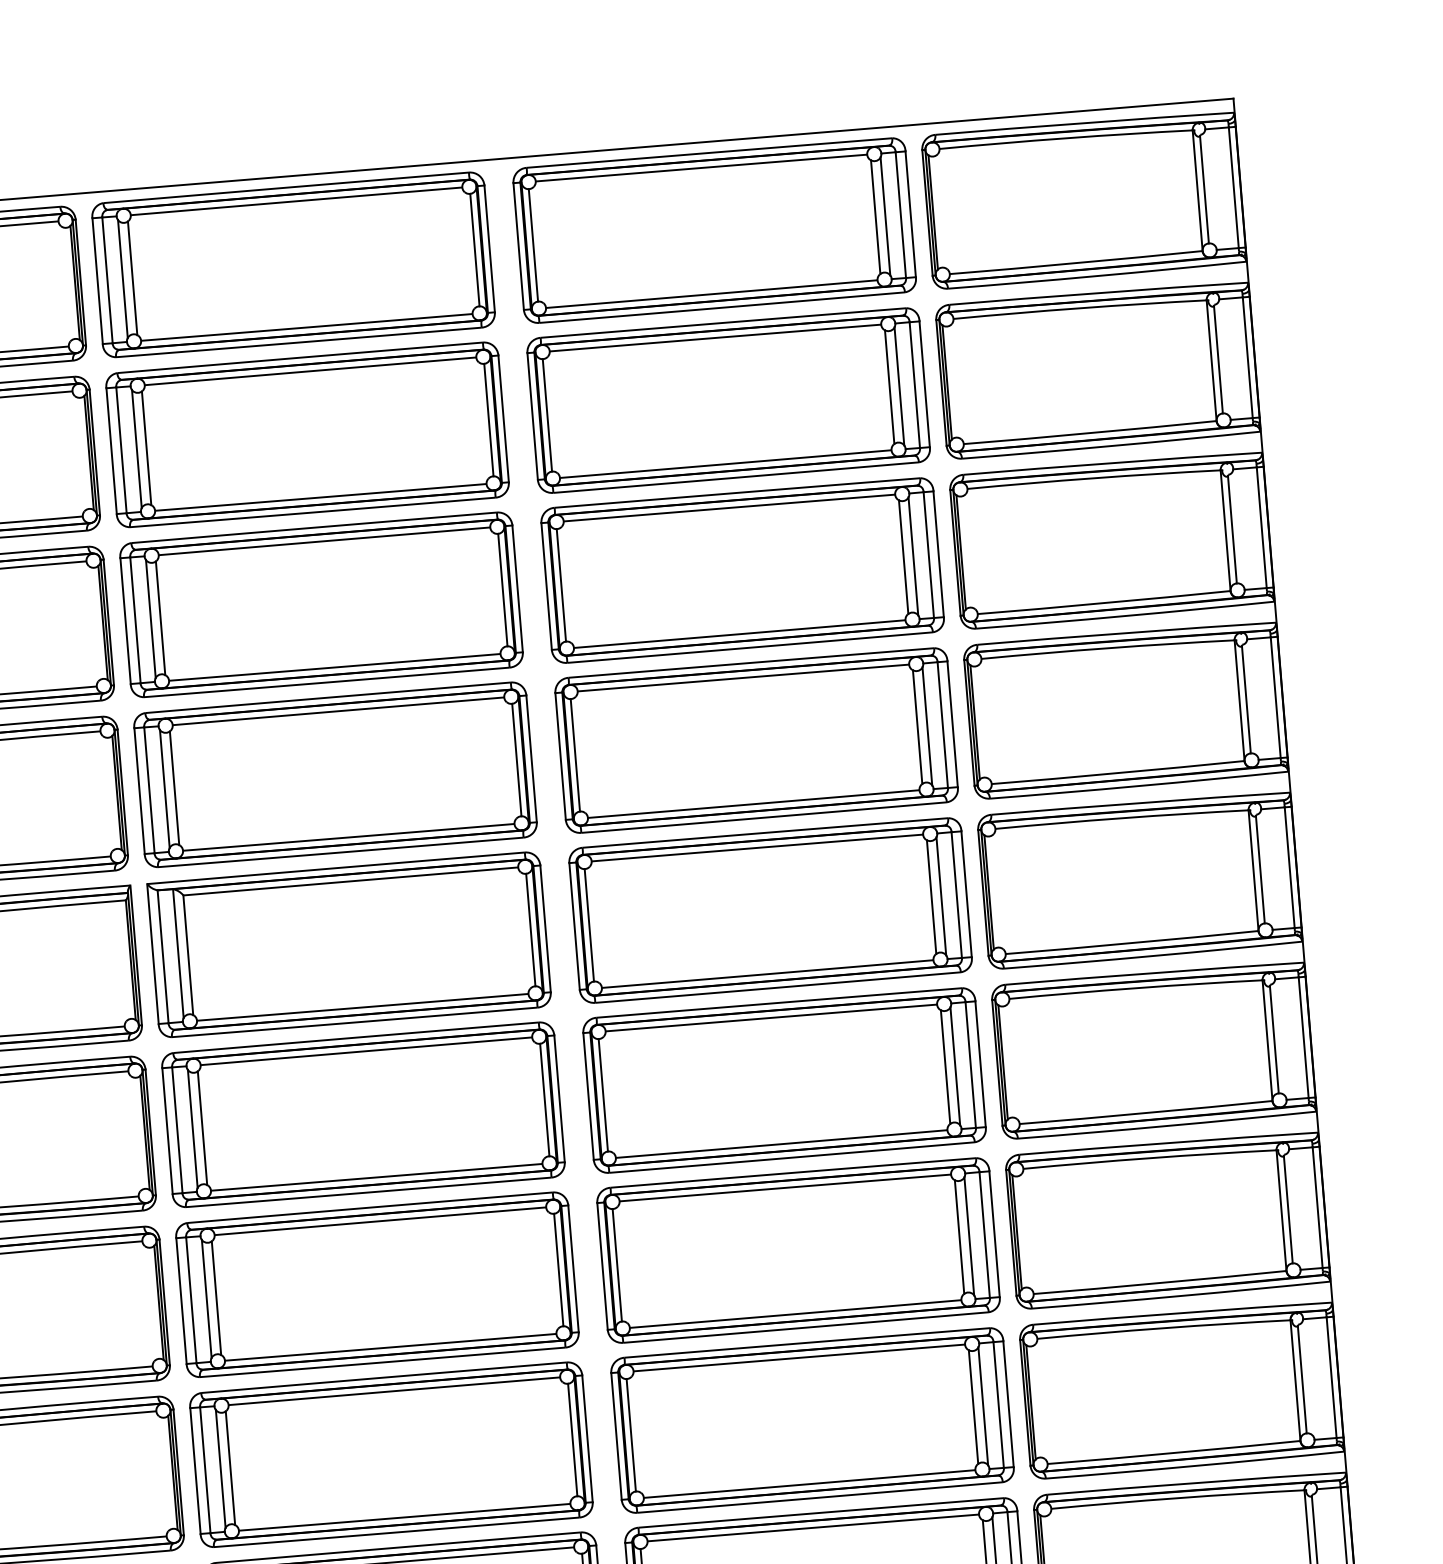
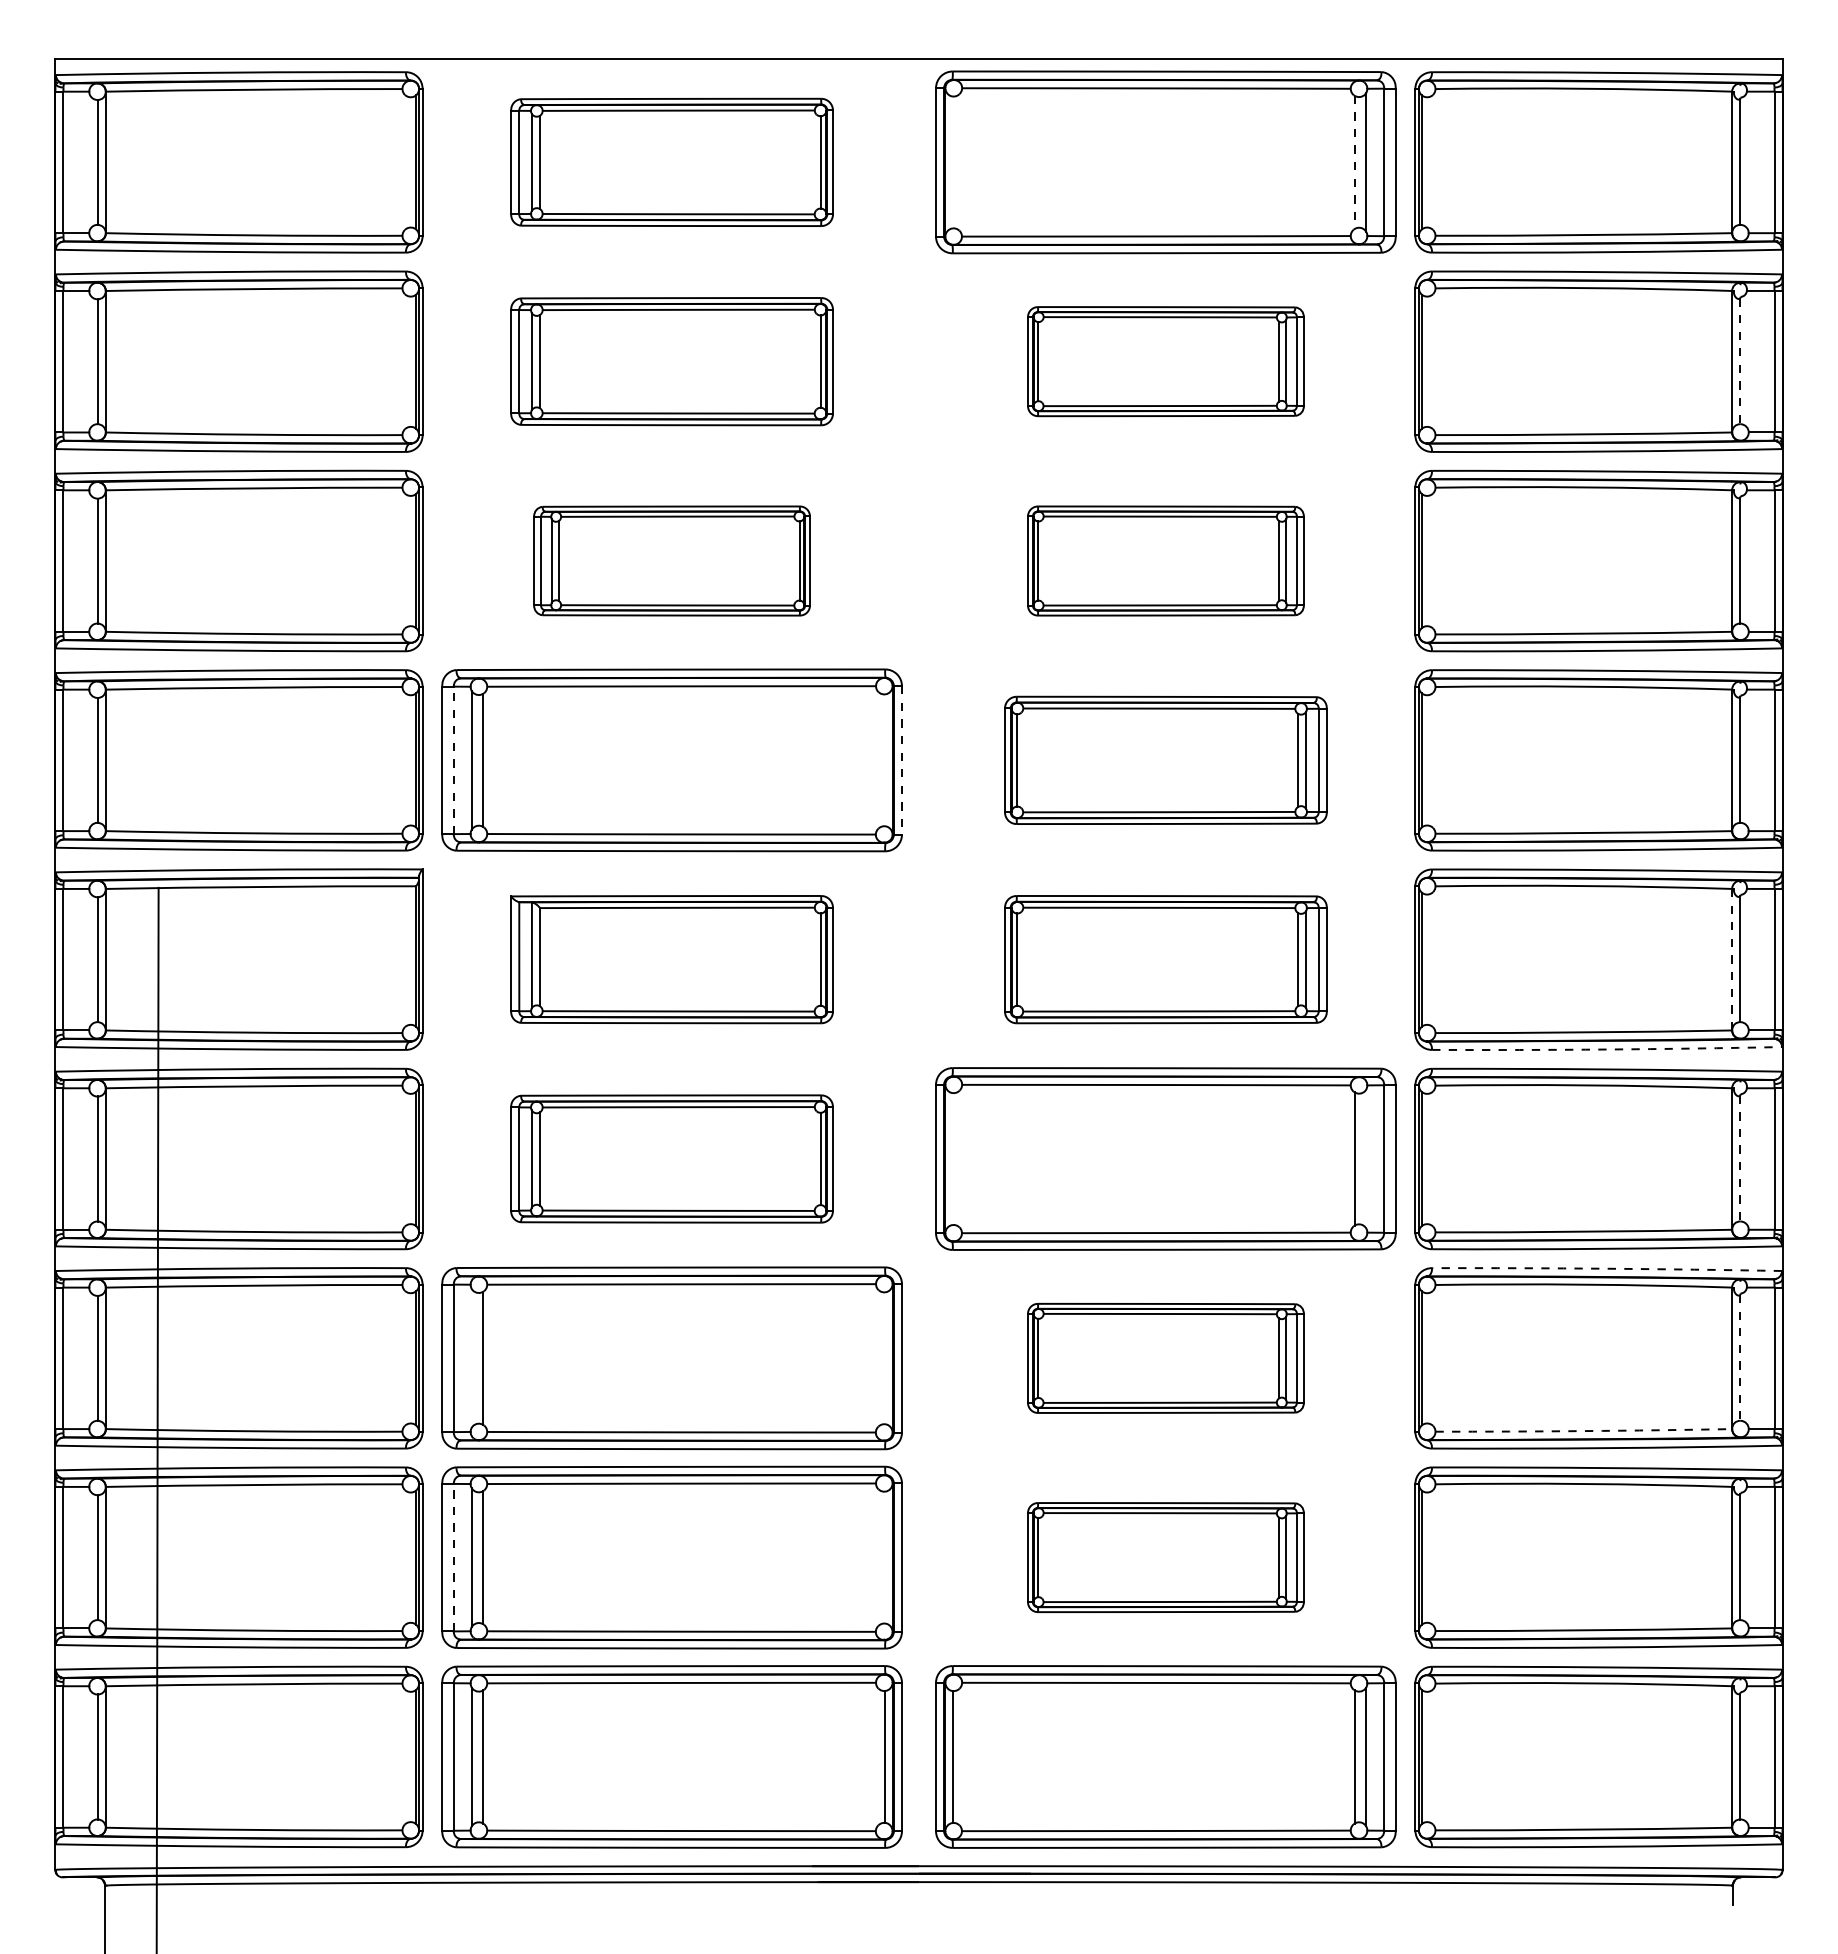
line: (875, 217) -> (1354, 162), solid -> dashed
line: (533, 245) -> (953, 162), removed
part: (293, 265) -> (671, 162), size x0.7
line: (1218, 359) -> (1740, 361), solid -> dashed
part: (728, 400) -> (1165, 361), size x0.6
part: (307, 434) -> (671, 361), size x0.7
part: (742, 569) -> (1165, 560), size x0.6
part: (321, 604) -> (671, 560), size x0.6
part: (756, 740) -> (1165, 760), size x0.7
line: (531, 759) -> (901, 760), solid -> dashed
line: (516, 760) -> (884, 760), removed
line: (149, 790) -> (453, 760), solid -> dashed
line: (1253, 870) -> (1732, 959), solid -> dashed
part: (770, 910) -> (1165, 959), size x0.7
part: (348, 944) -> (671, 959), size x0.7
arc: (1153, 955) -> (1607, 1049), solid -> dashed
line: (1274, 1039) -> (1740, 1158), solid -> dashed
line: (955, 1065) -> (1366, 1158), removed
line: (603, 1095) -> (953, 1159), removed
part: (362, 1114) -> (671, 1158), size x0.7
arc: (1168, 1142) -> (1607, 1268), solid -> dashed
line: (1288, 1209) -> (1740, 1357), solid -> dashed
part: (798, 1250) -> (1165, 1358), size x0.6
line: (558, 1270) -> (884, 1358), removed
arc: (1159, 1283) -> (1583, 1431), solid -> dashed
line: (206, 1298) -> (471, 1357), removed
part: (812, 1420) -> (1165, 1557), size x0.6
line: (572, 1439) -> (884, 1557), removed
line: (205, 1470) -> (453, 1557), solid -> dashed

